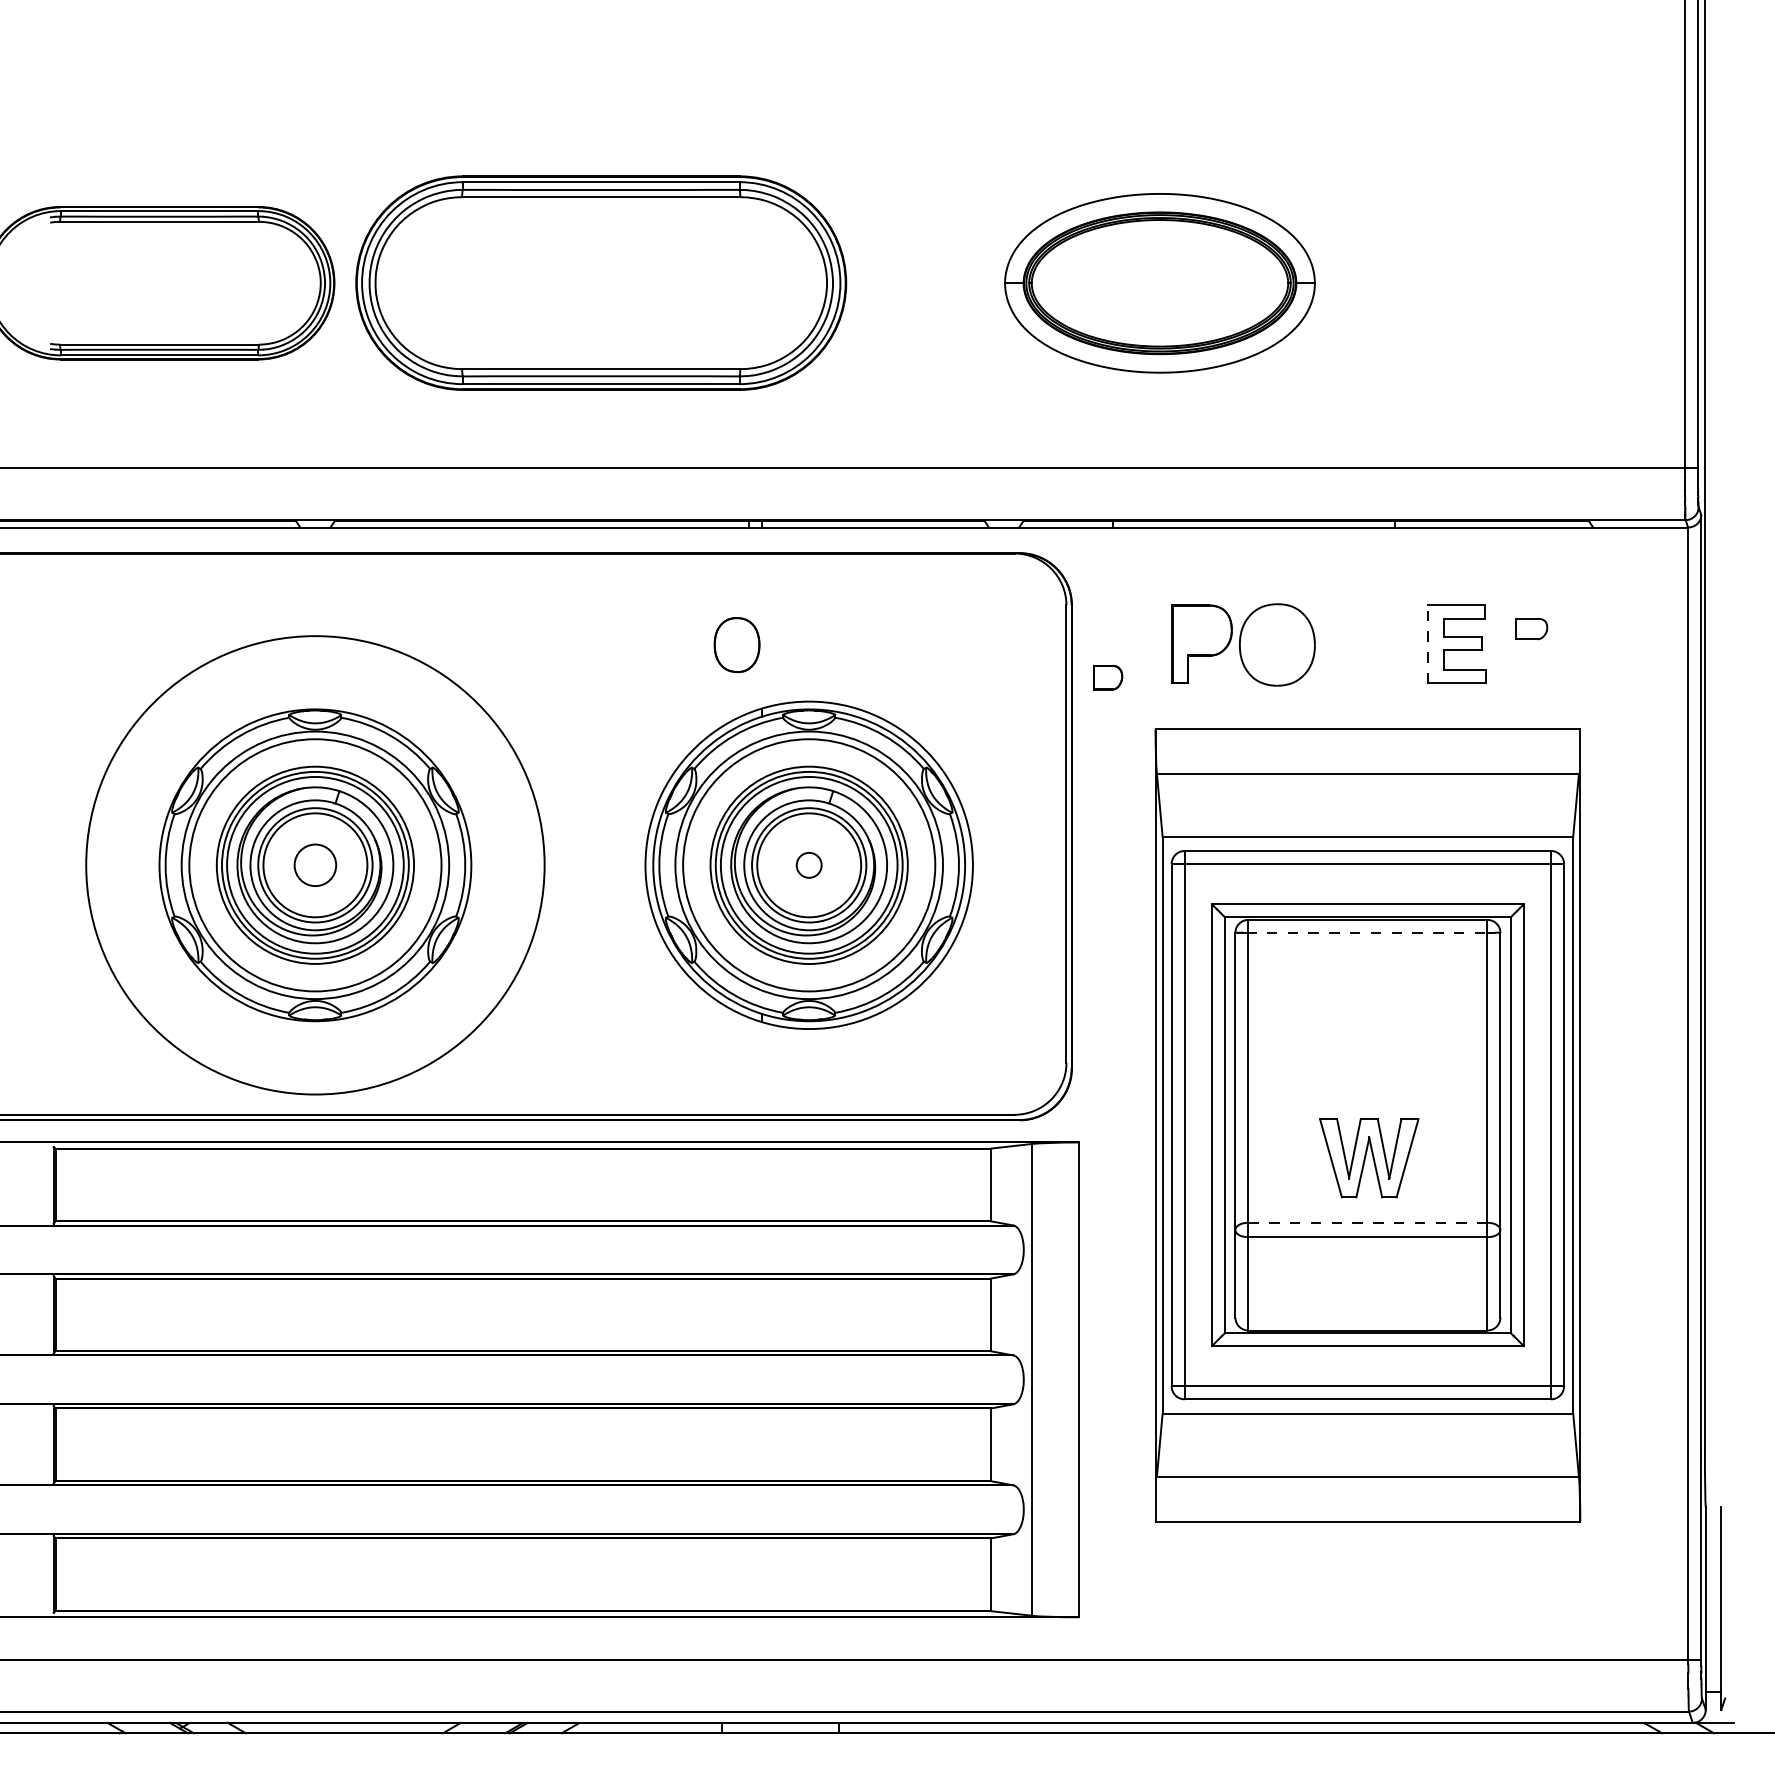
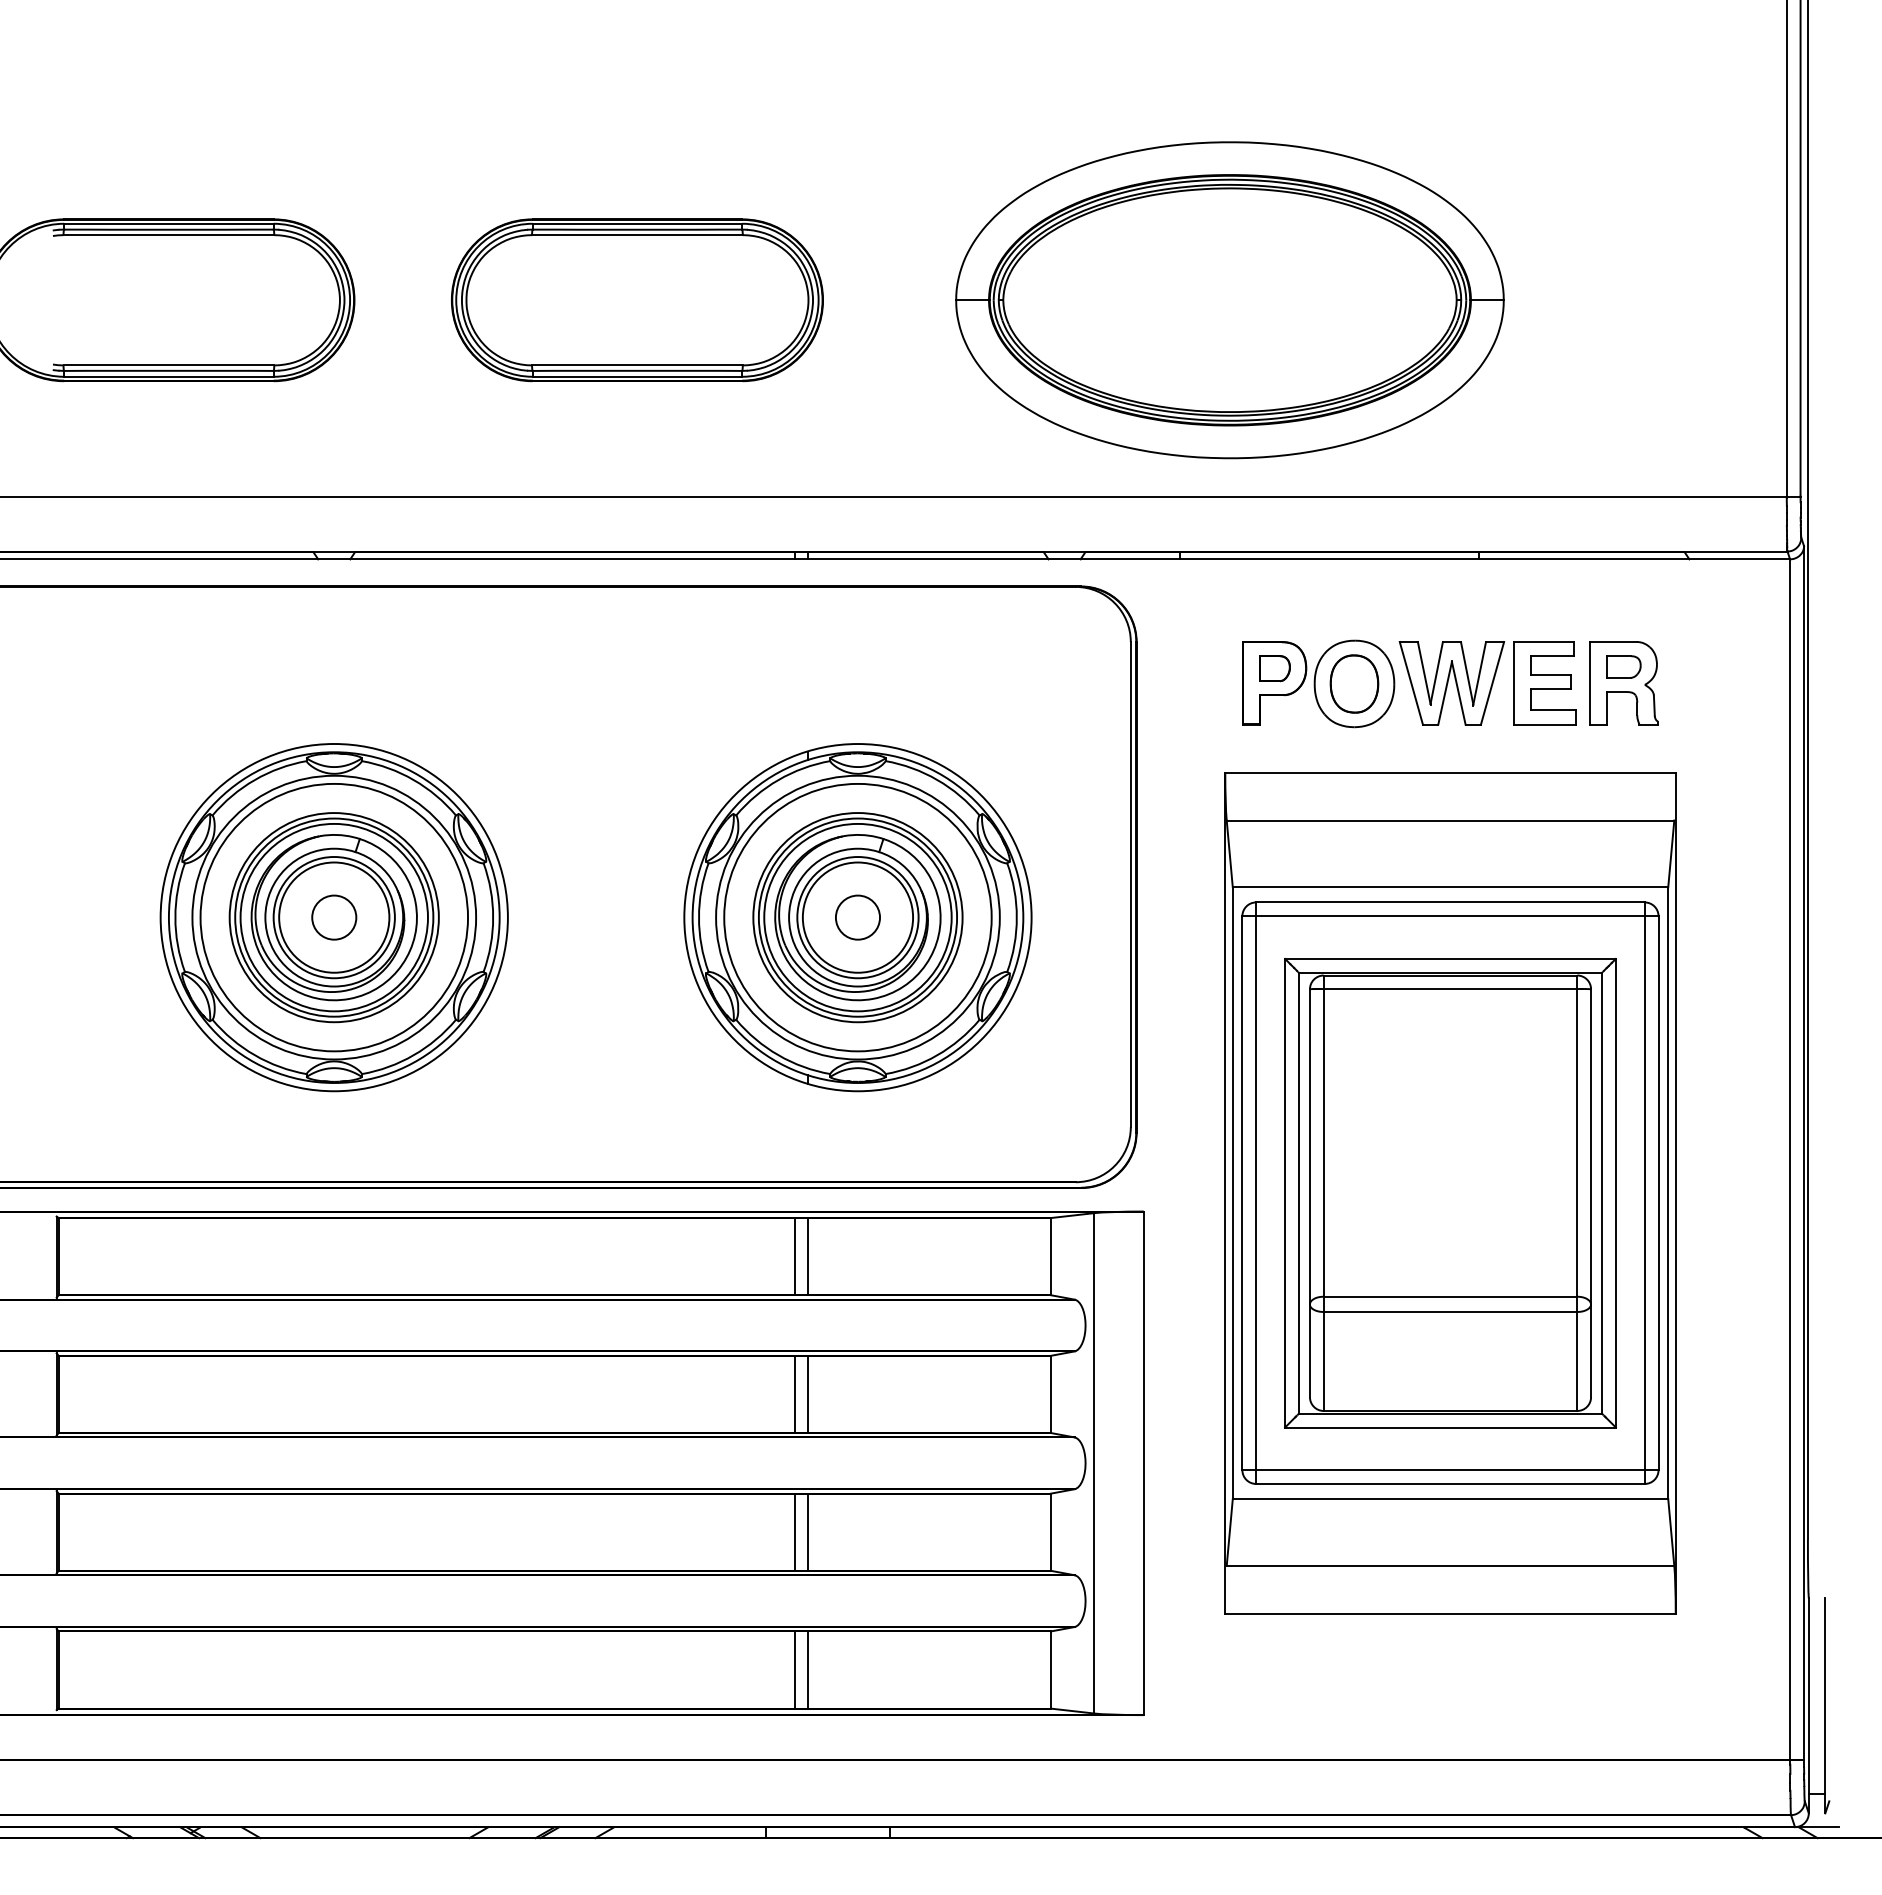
part: (601, 283) -> (637, 300), size x0.71
part: (1159, 283) -> (1229, 300), size x1.67
line: (1428, 643) -> (1514, 682), dashed -> solid
part: (737, 644) -> (1354, 683), moved
part: (1531, 644) -> (1623, 683), added
part: (1107, 677) -> (1274, 668), moved
circle: (314, 865) -> (333, 917), size x0.71
circle: (808, 865) -> (857, 917), size x1.67
line: (1366, 932) -> (1449, 988), dashed -> solid
part: (1368, 1158) -> (1451, 683), moved
line: (749, 1184) -> (794, 1256), added
line: (762, 1184) -> (808, 1256), added
line: (1367, 1222) -> (1450, 1296), dashed -> solid
line: (749, 1314) -> (794, 1394), added
line: (762, 1314) -> (808, 1394), added
line: (749, 1444) -> (794, 1531), added
line: (762, 1444) -> (808, 1531), added
line: (749, 1574) -> (794, 1669), added
line: (762, 1574) -> (808, 1669), added

